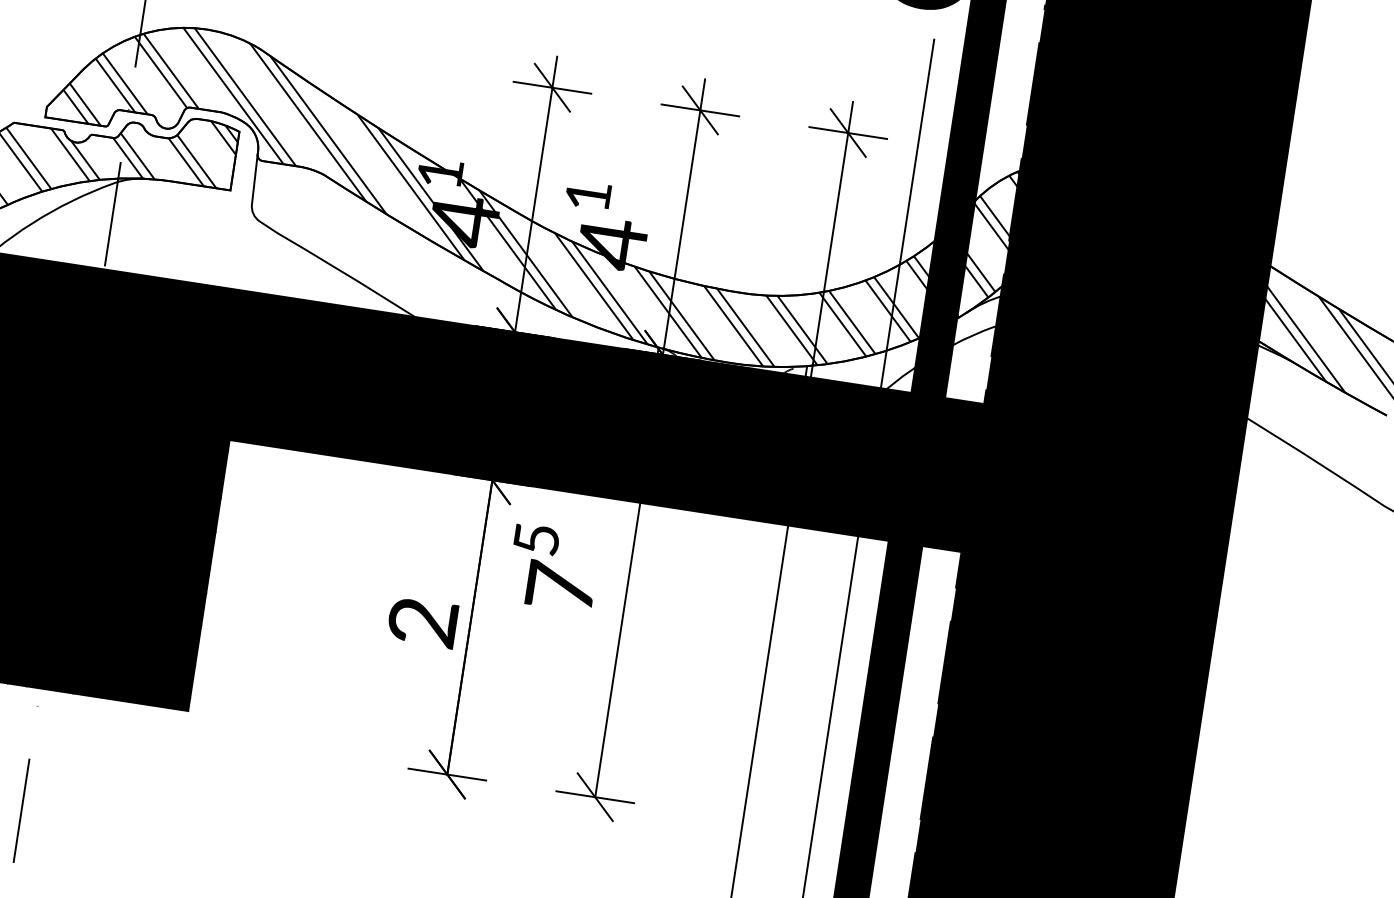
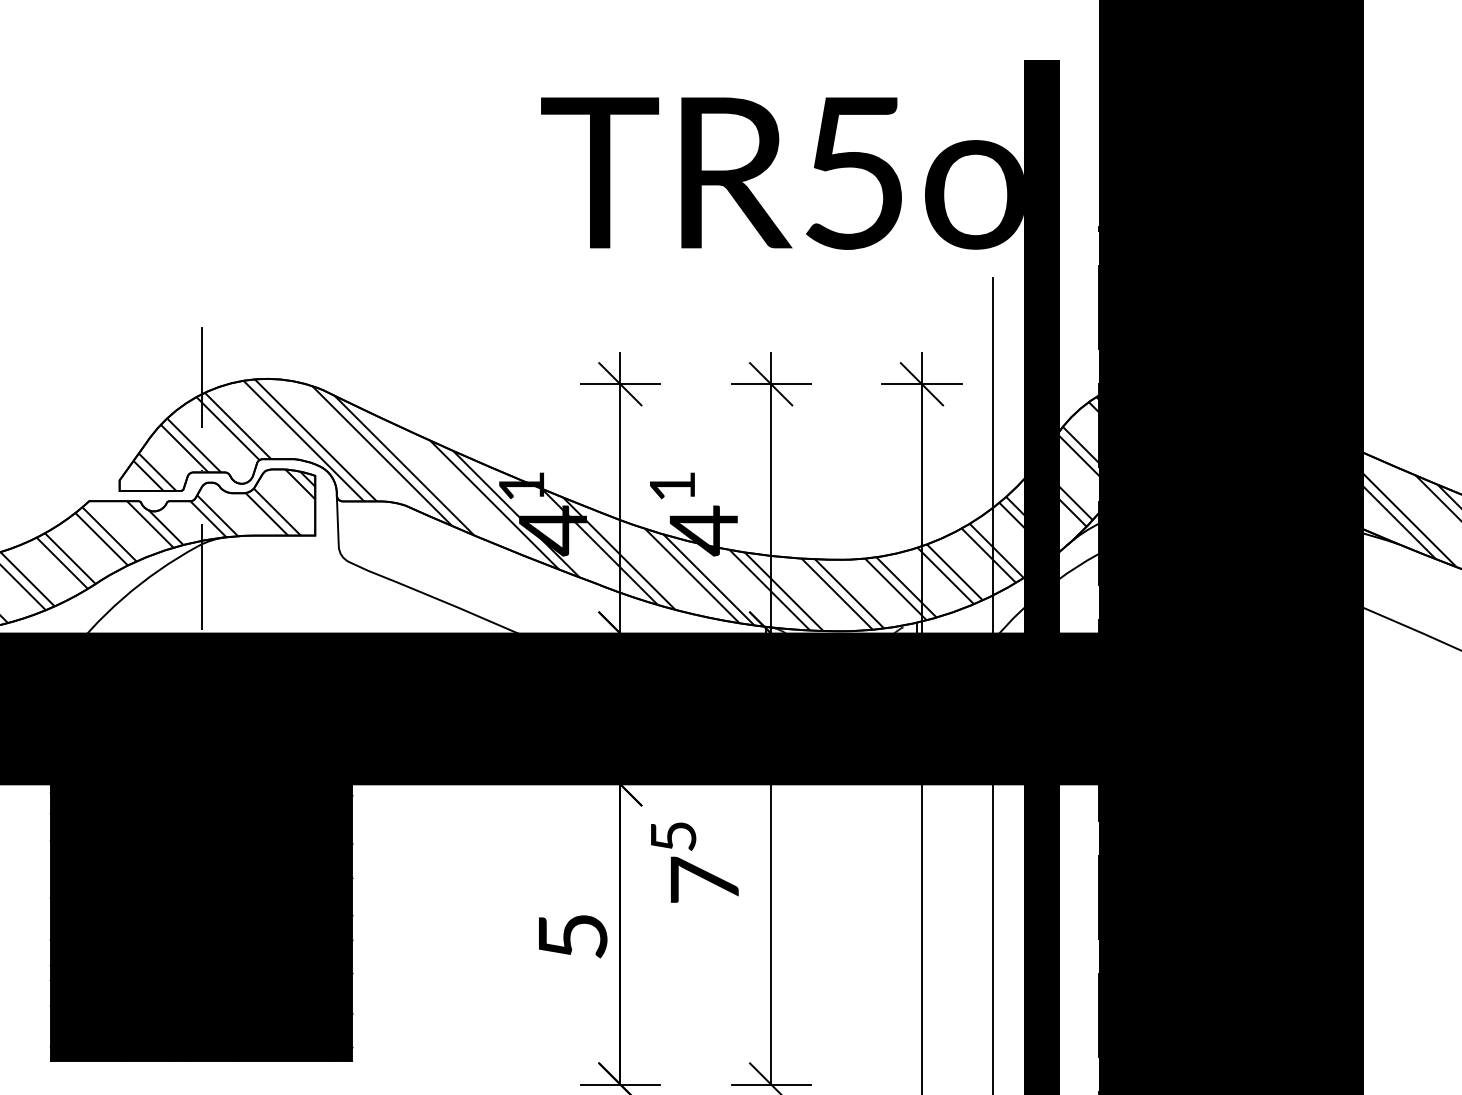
text: (422, 622) -> (572, 936), 2 -> 5

